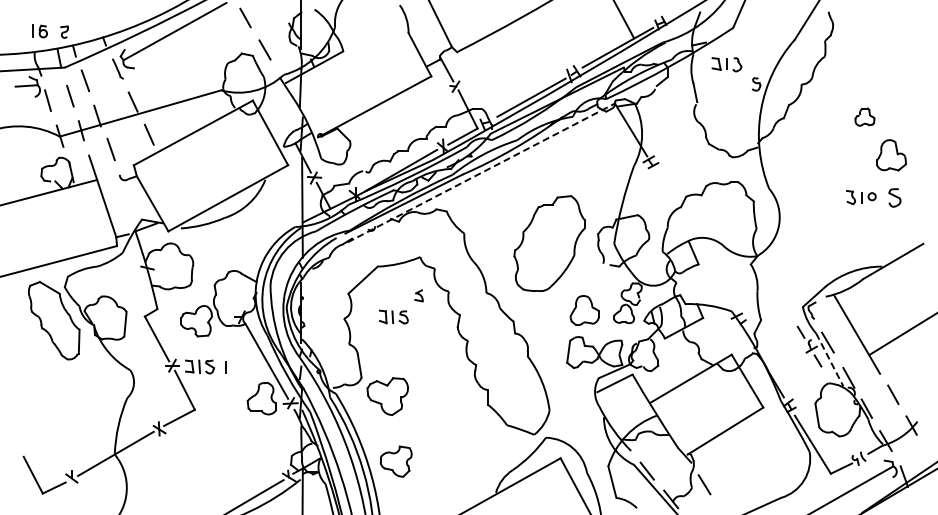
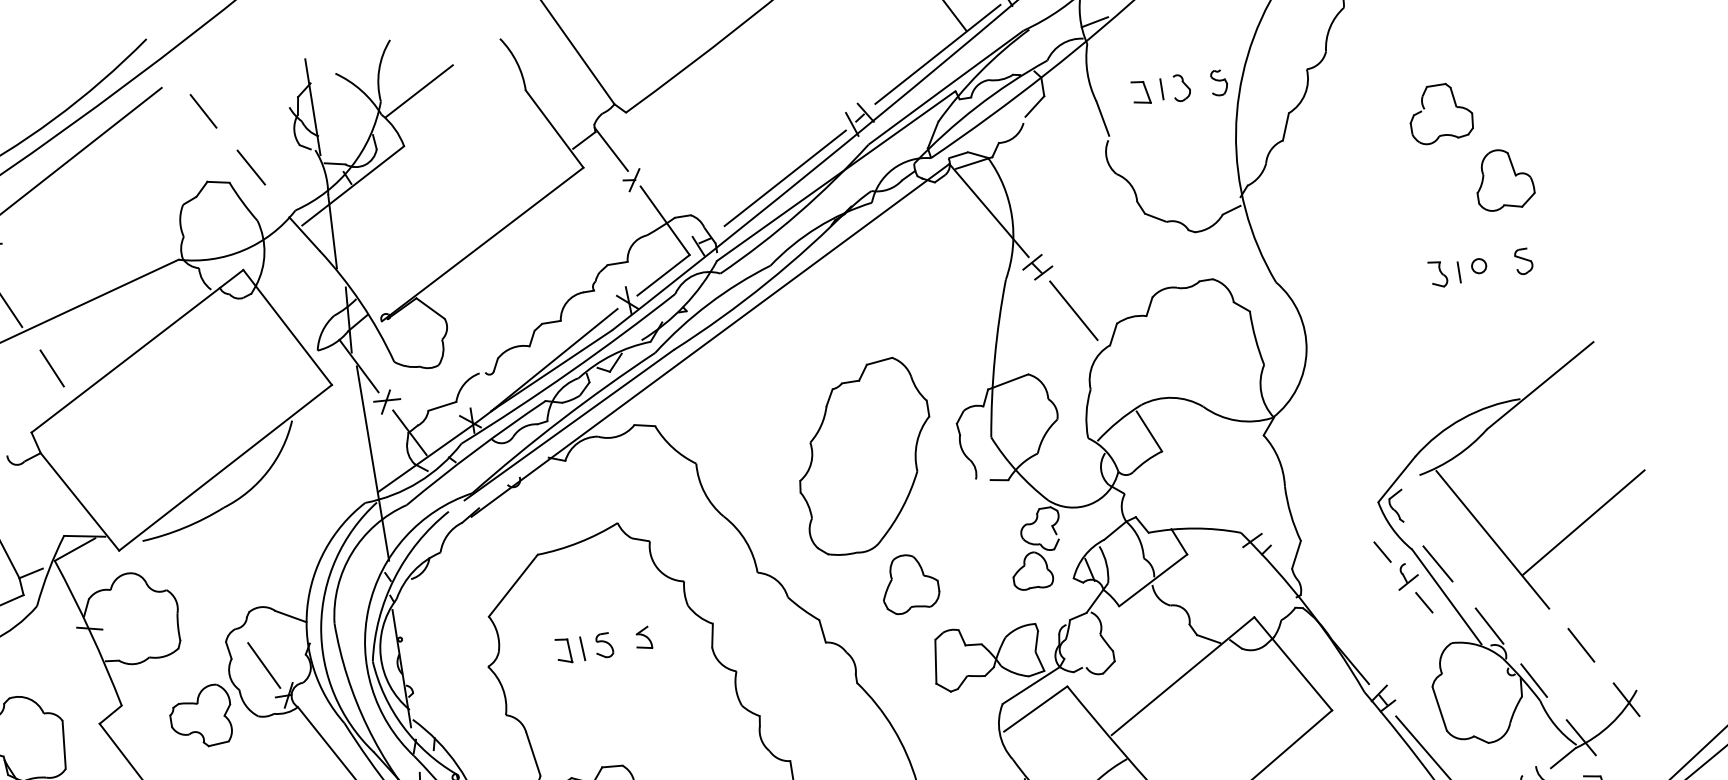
line: (355, 24) -> (419, 90), added
part: (726, 64) -> (1160, 90), moved
part: (864, 116) -> (1439, 112), size x1.67
line: (481, 172) -> (710, 339), dashed -> solid
line: (665, 186) -> (1073, 309), added
part: (894, 197) -> (1522, 260), size x0.71
part: (418, 295) -> (642, 637), moved
line: (231, 299) -> (263, 663), added
part: (584, 310) -> (909, 583), moved
line: (829, 359) -> (1446, 596), dashed -> solid

